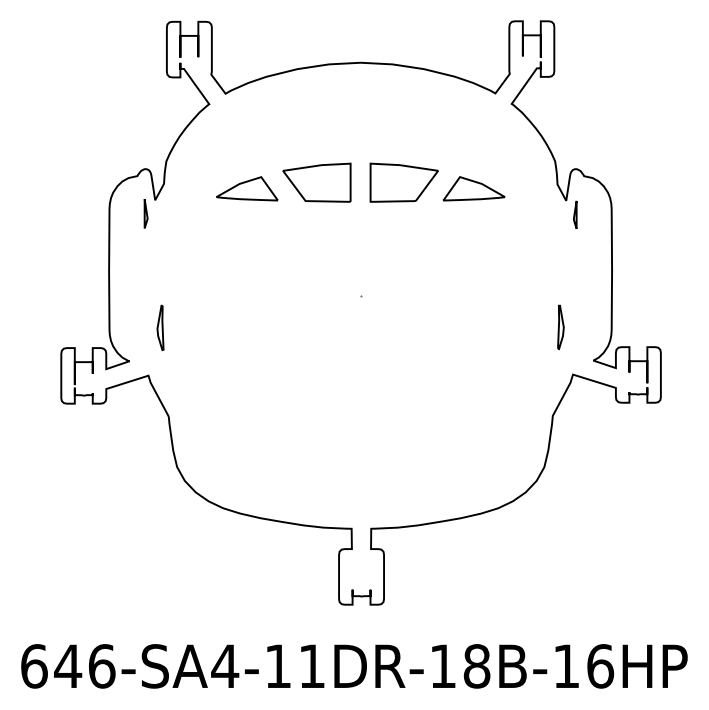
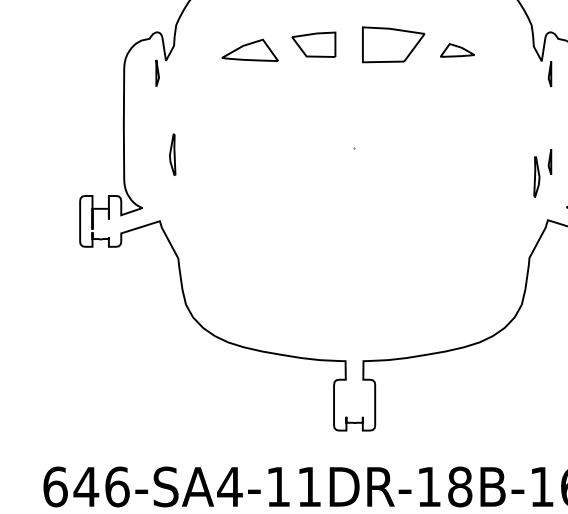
part: (316, 182) -> (313, 44), size x0.7
part: (473, 188) -> (456, 50), size x0.6
line: (575, 310) -> (550, 161), added
part: (160, 327) -> (172, 154), moved

